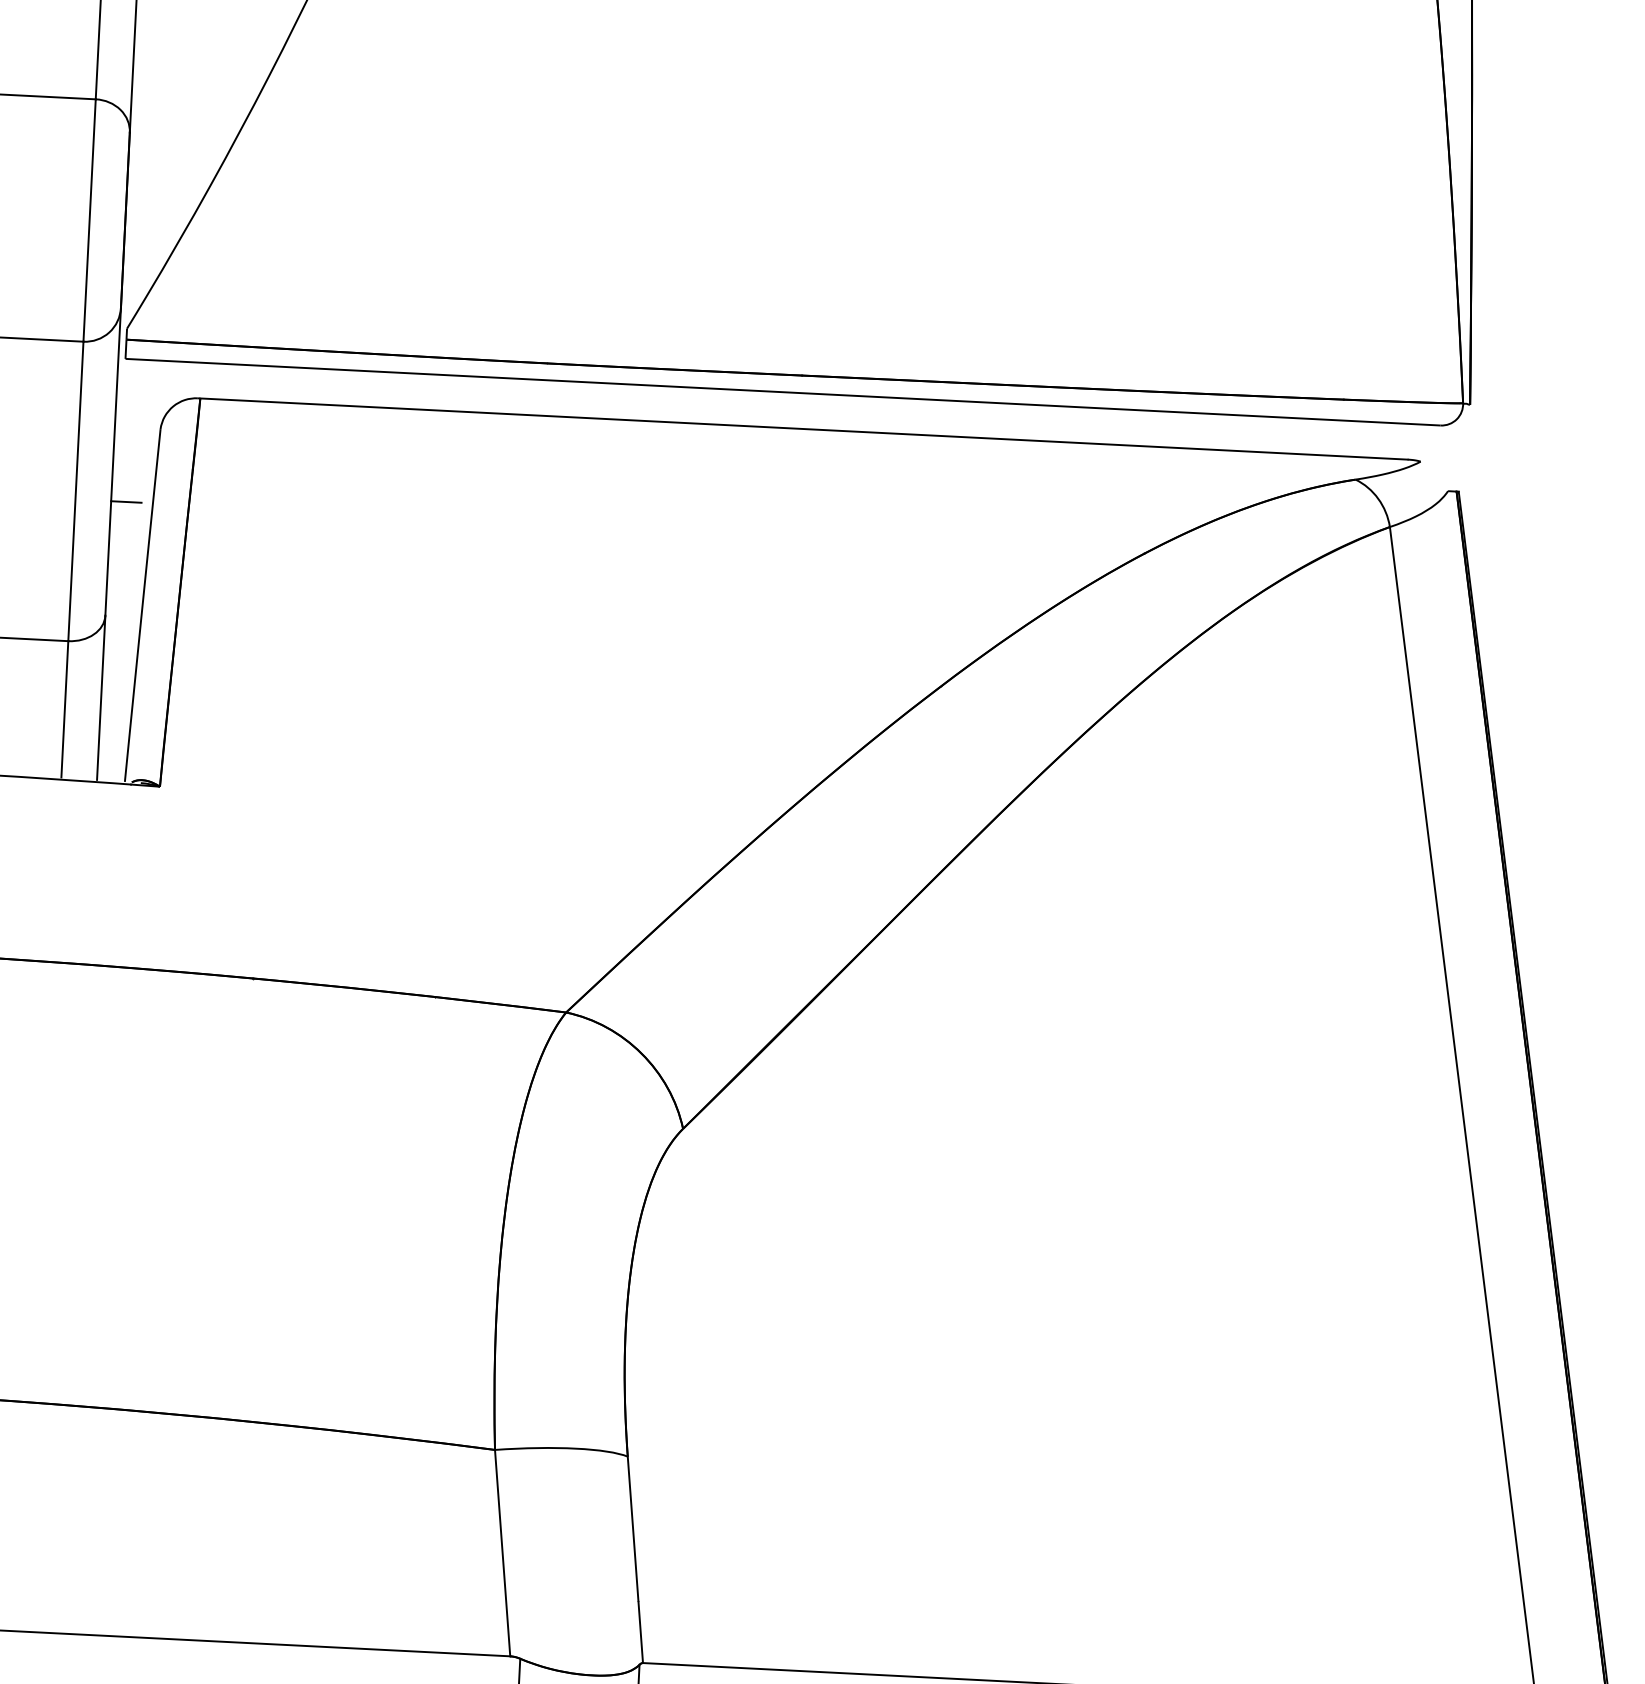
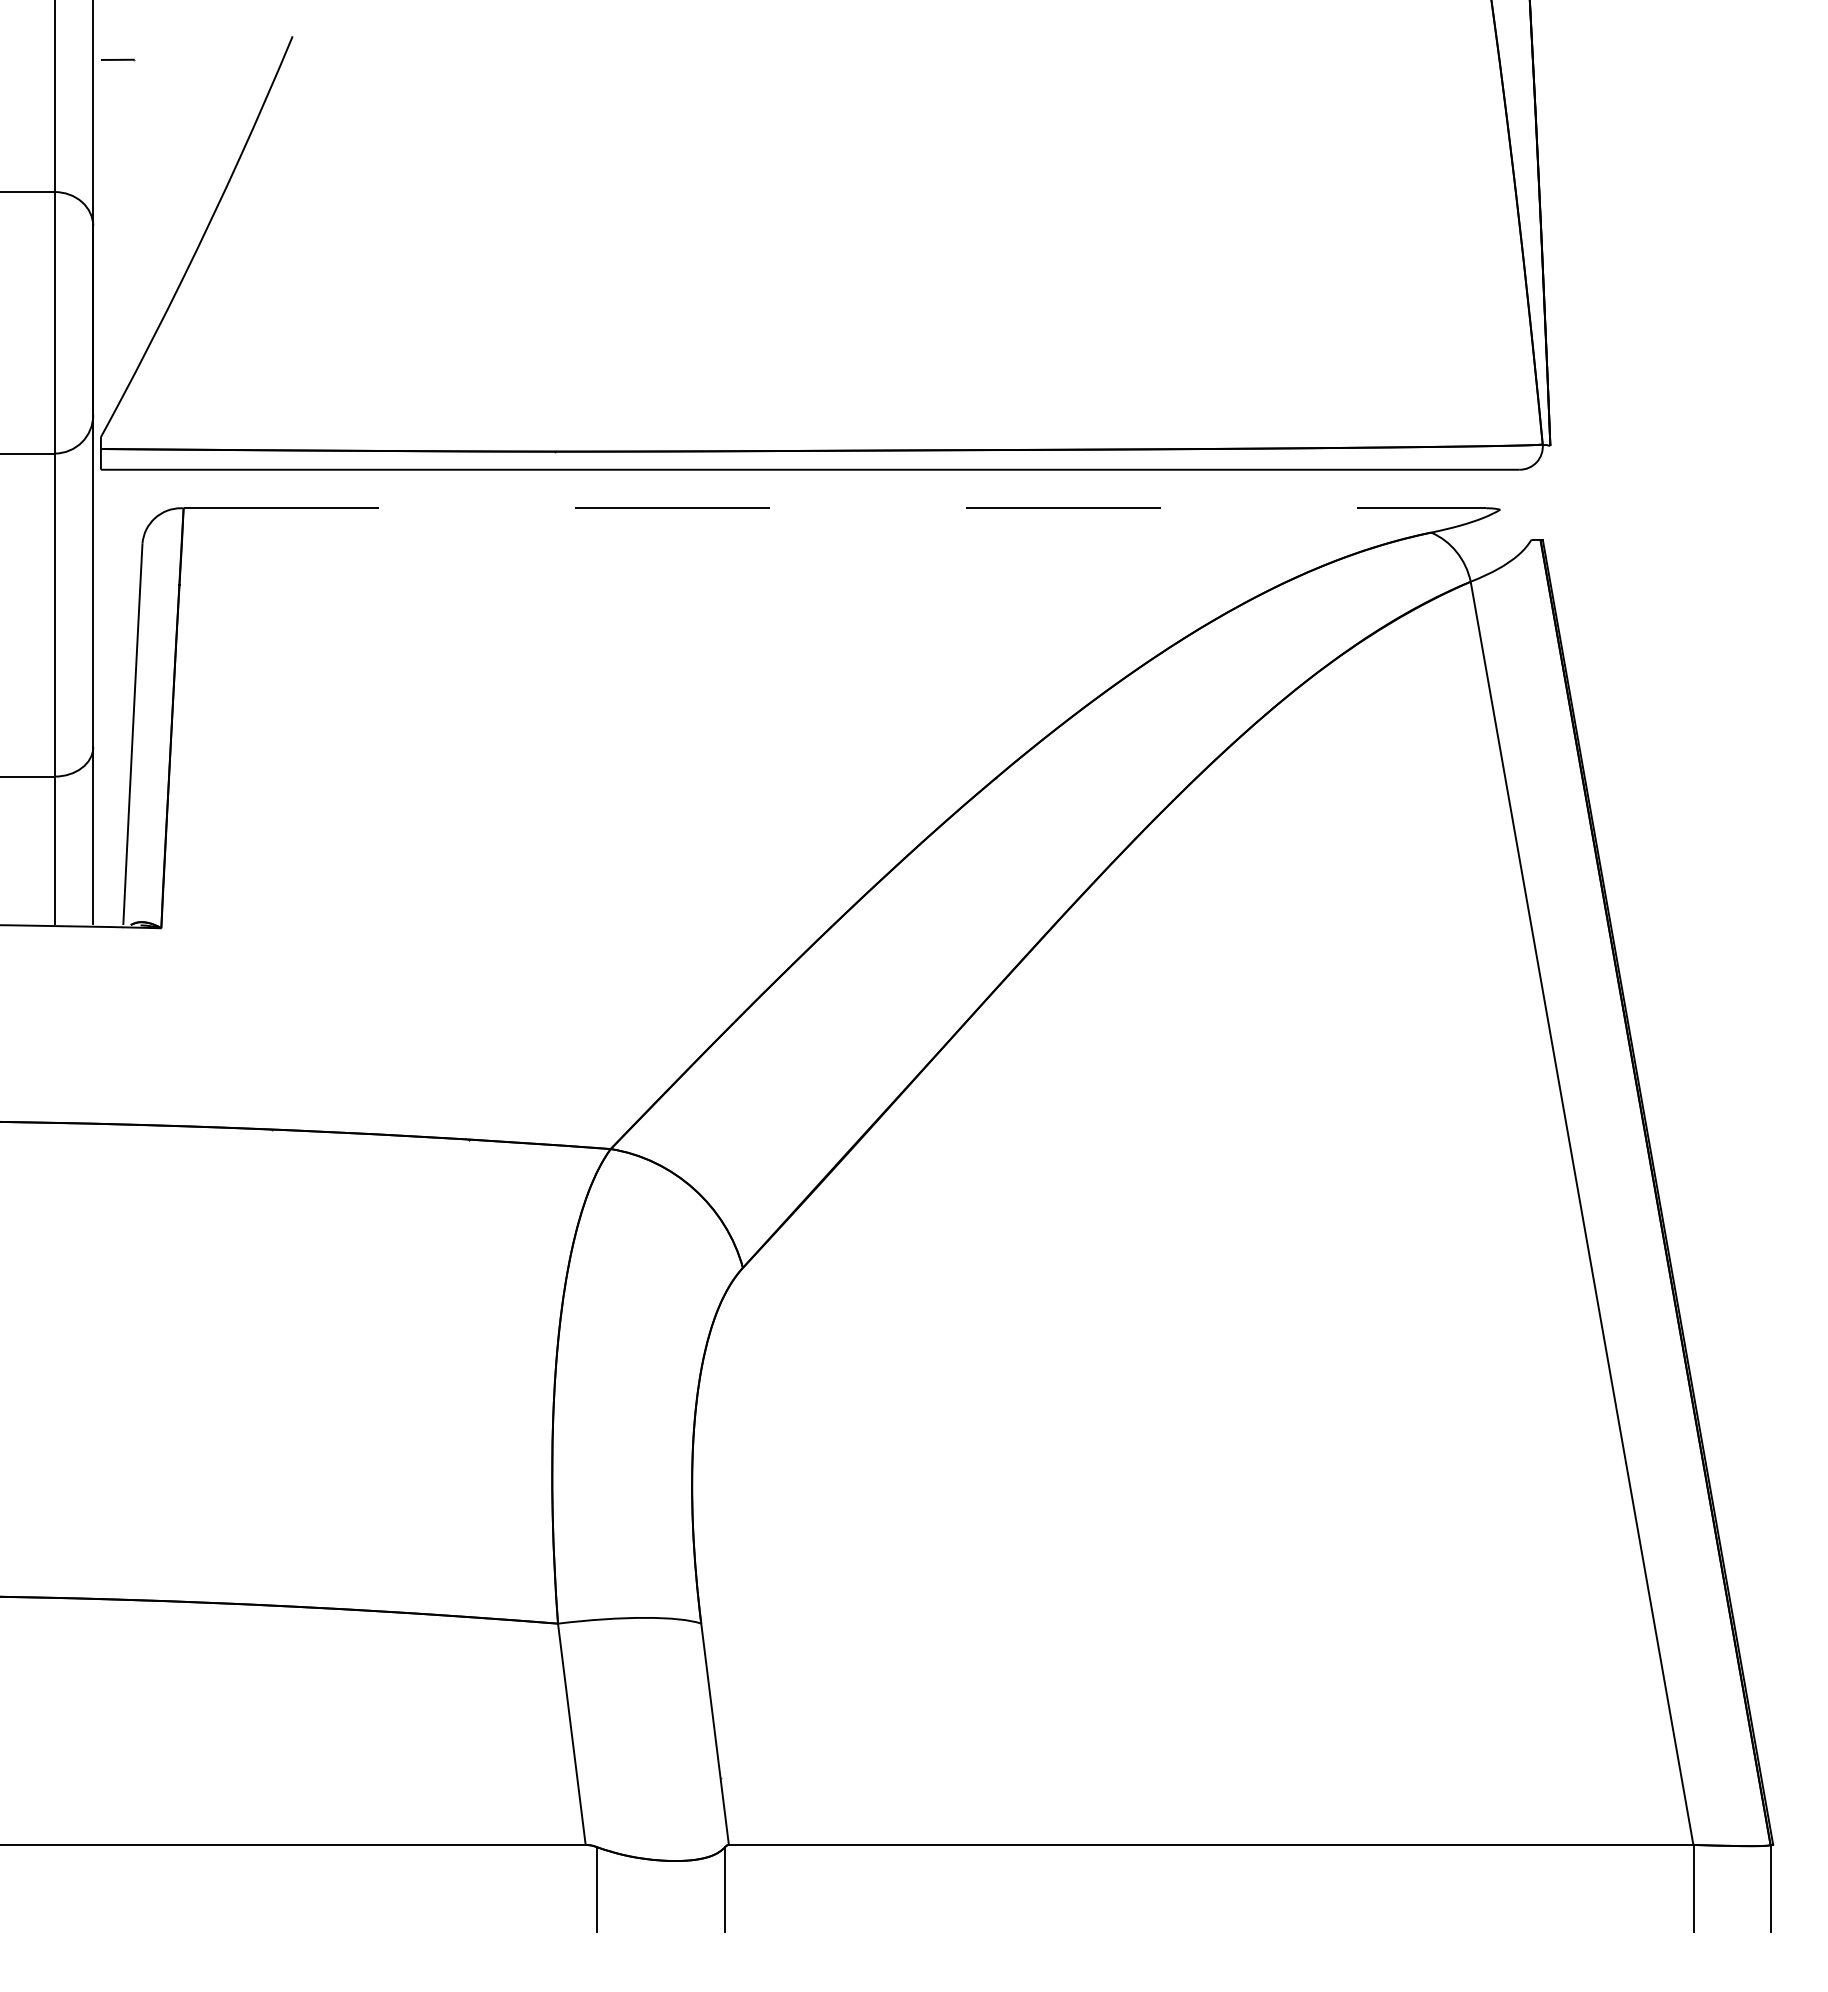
line: (804, 429) -> (835, 508), solid -> dashed
line: (126, 501) -> (109, 623), removed

